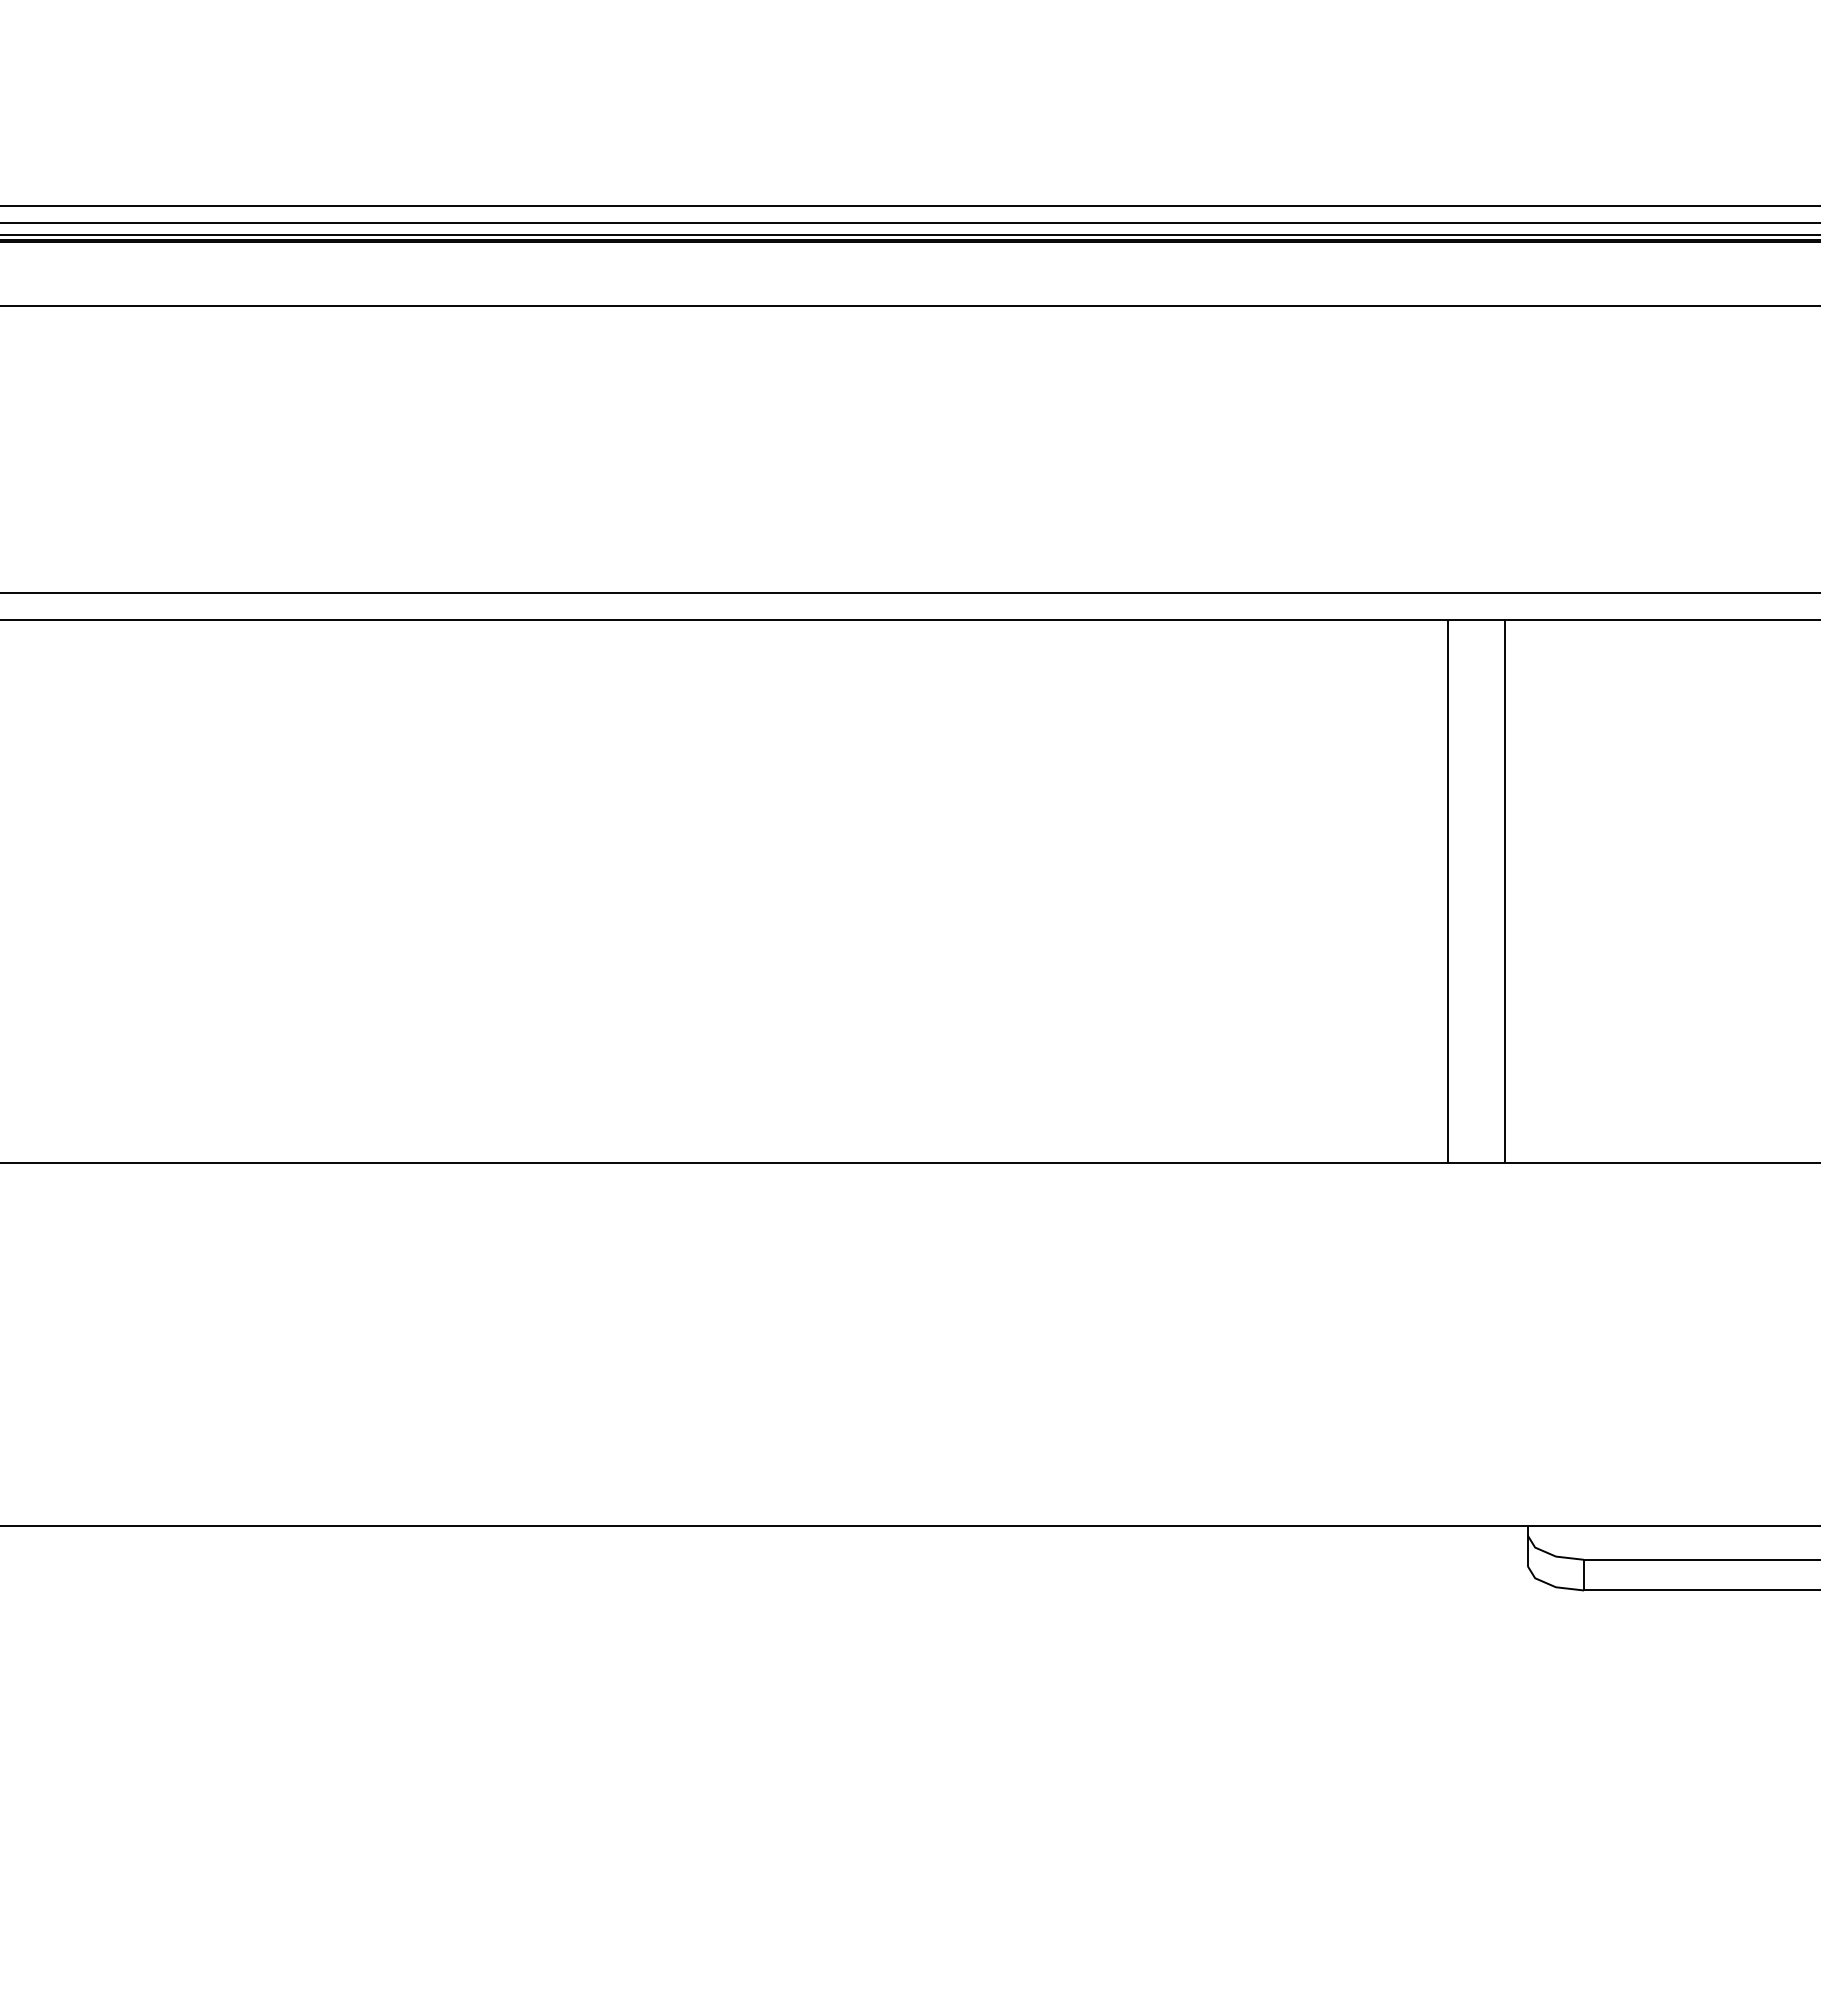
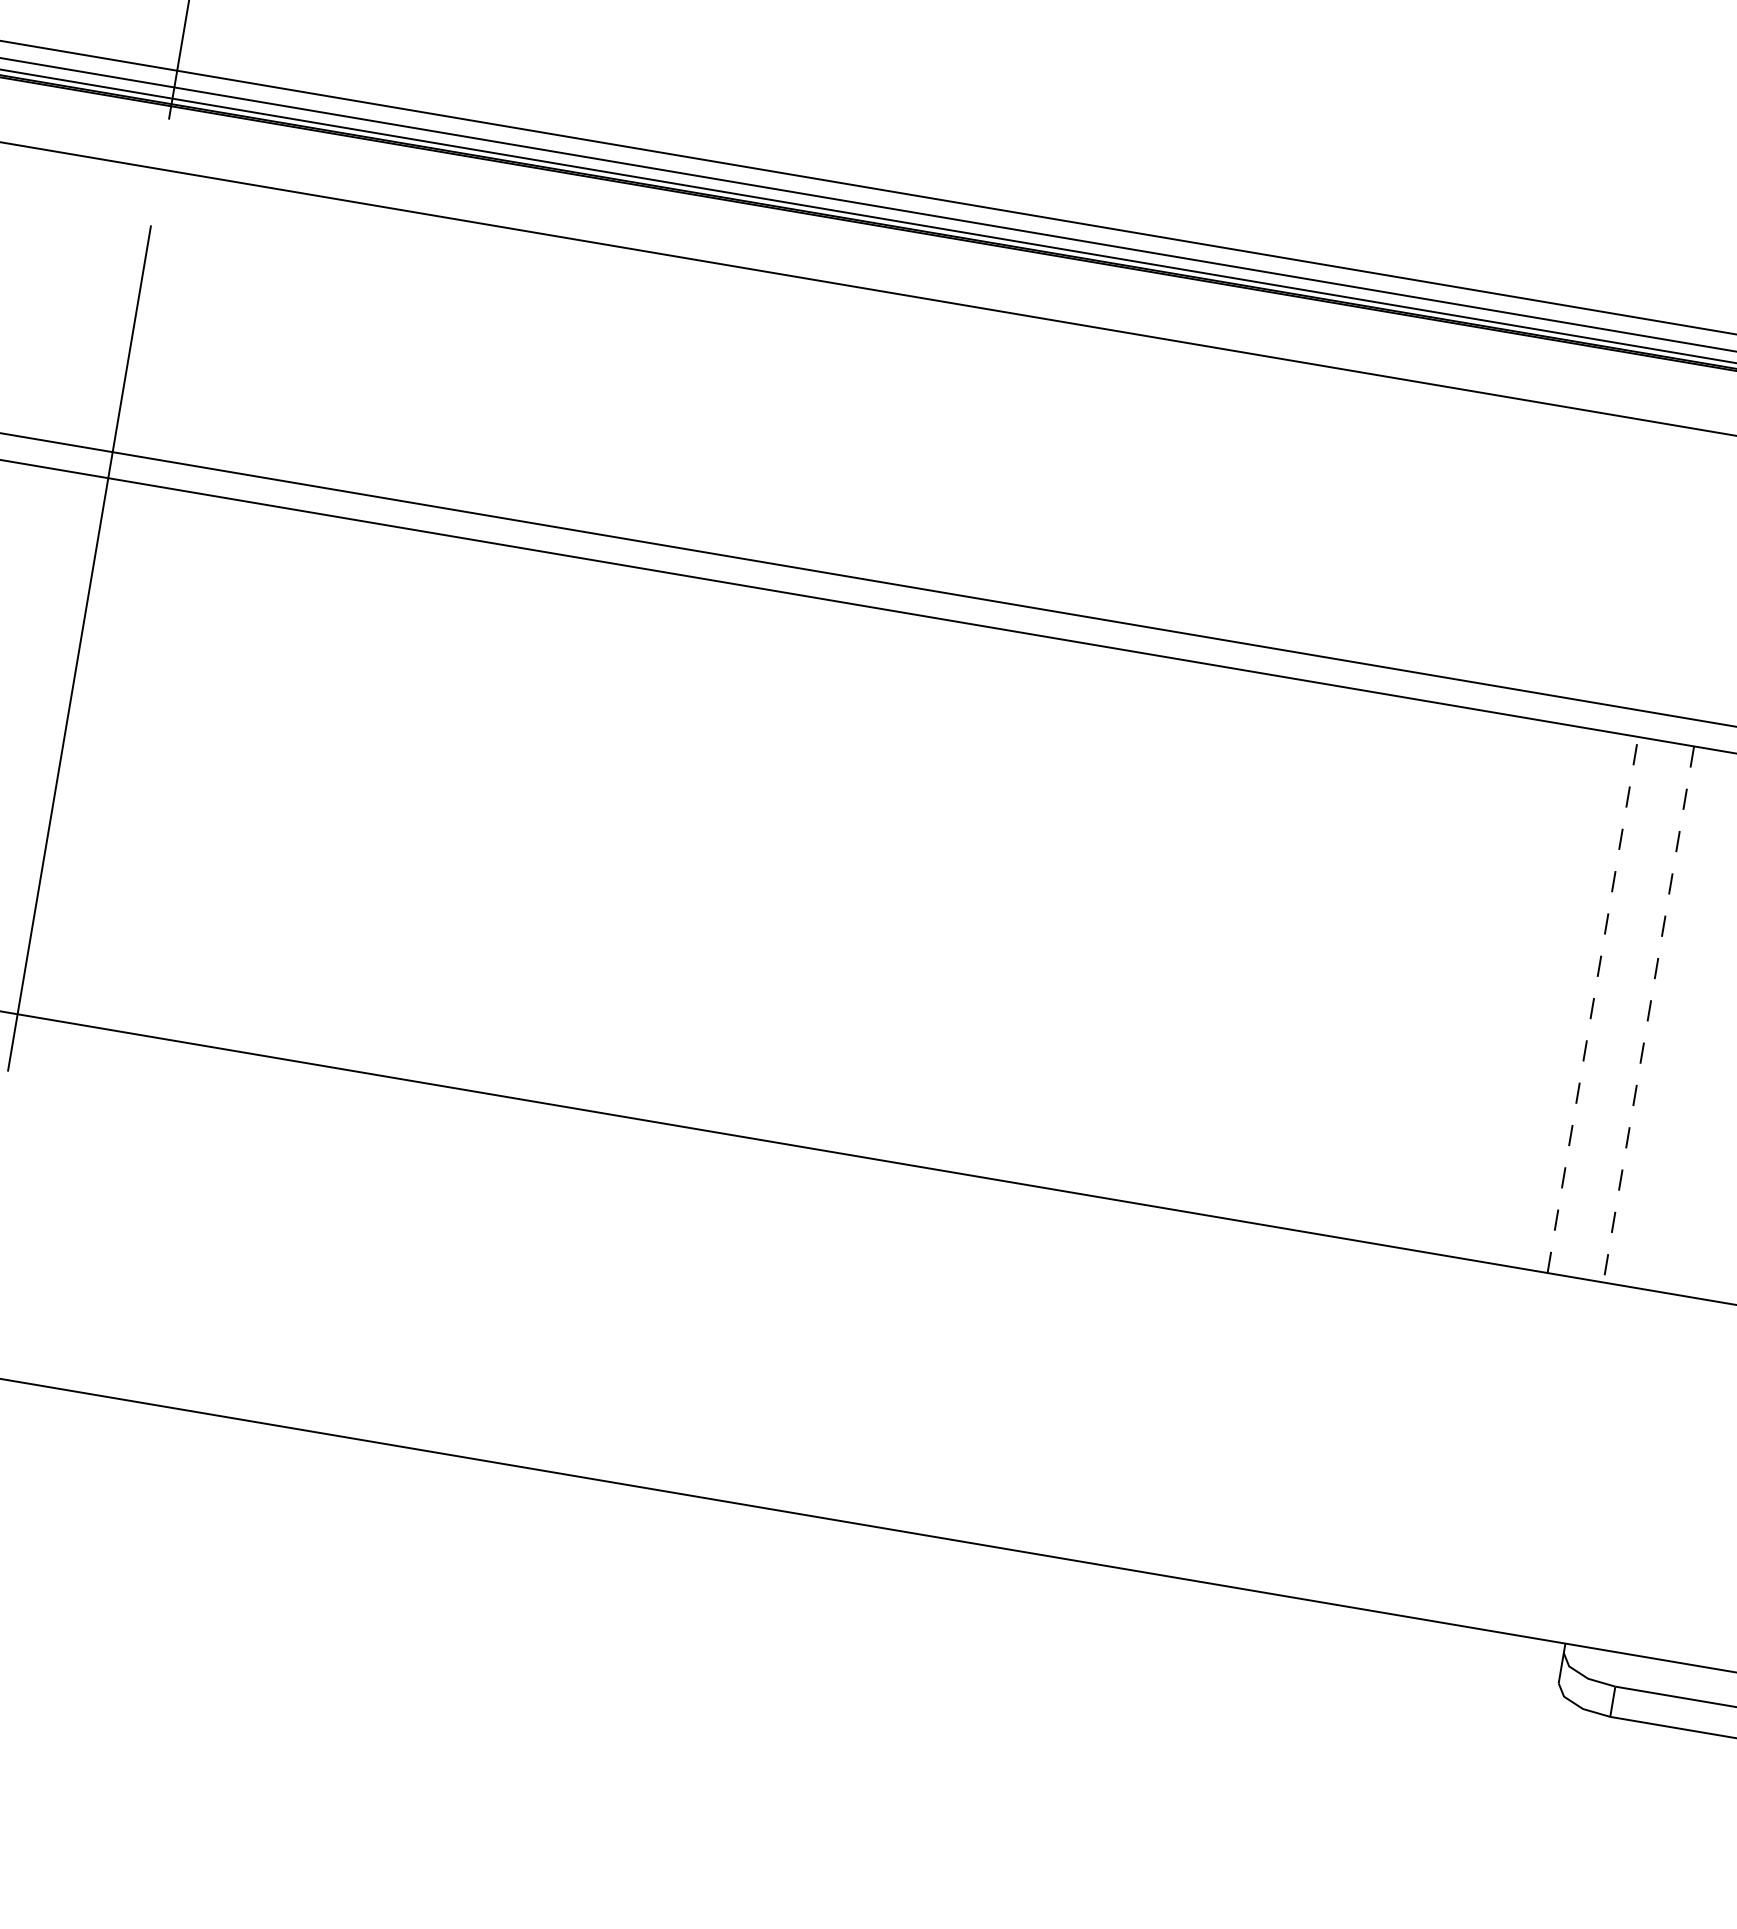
line: (1448, 891) -> (1593, 1005), solid -> dashed
line: (1504, 891) -> (1648, 1014), solid -> dashed

